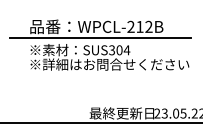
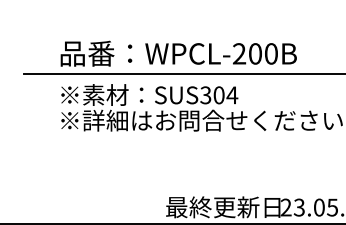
text: (144, 26) -> (263, 53), WPCL-212B -> WPCL-200B

